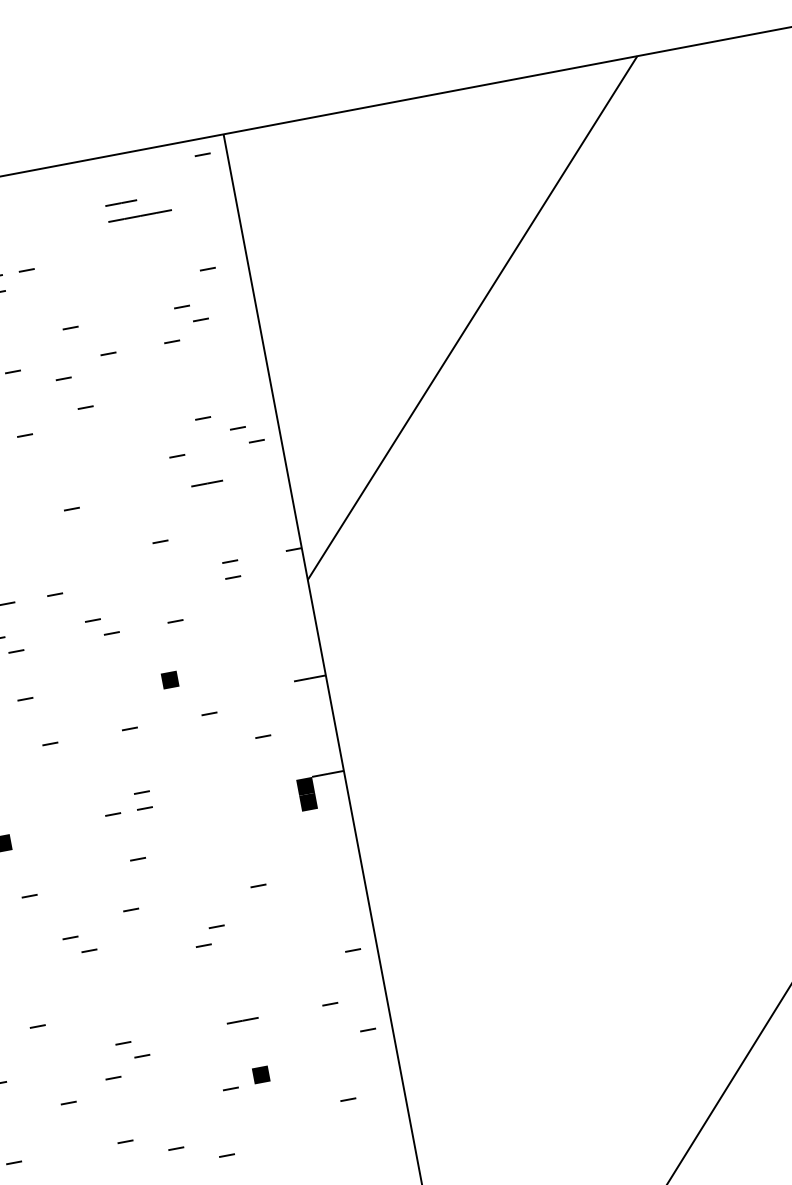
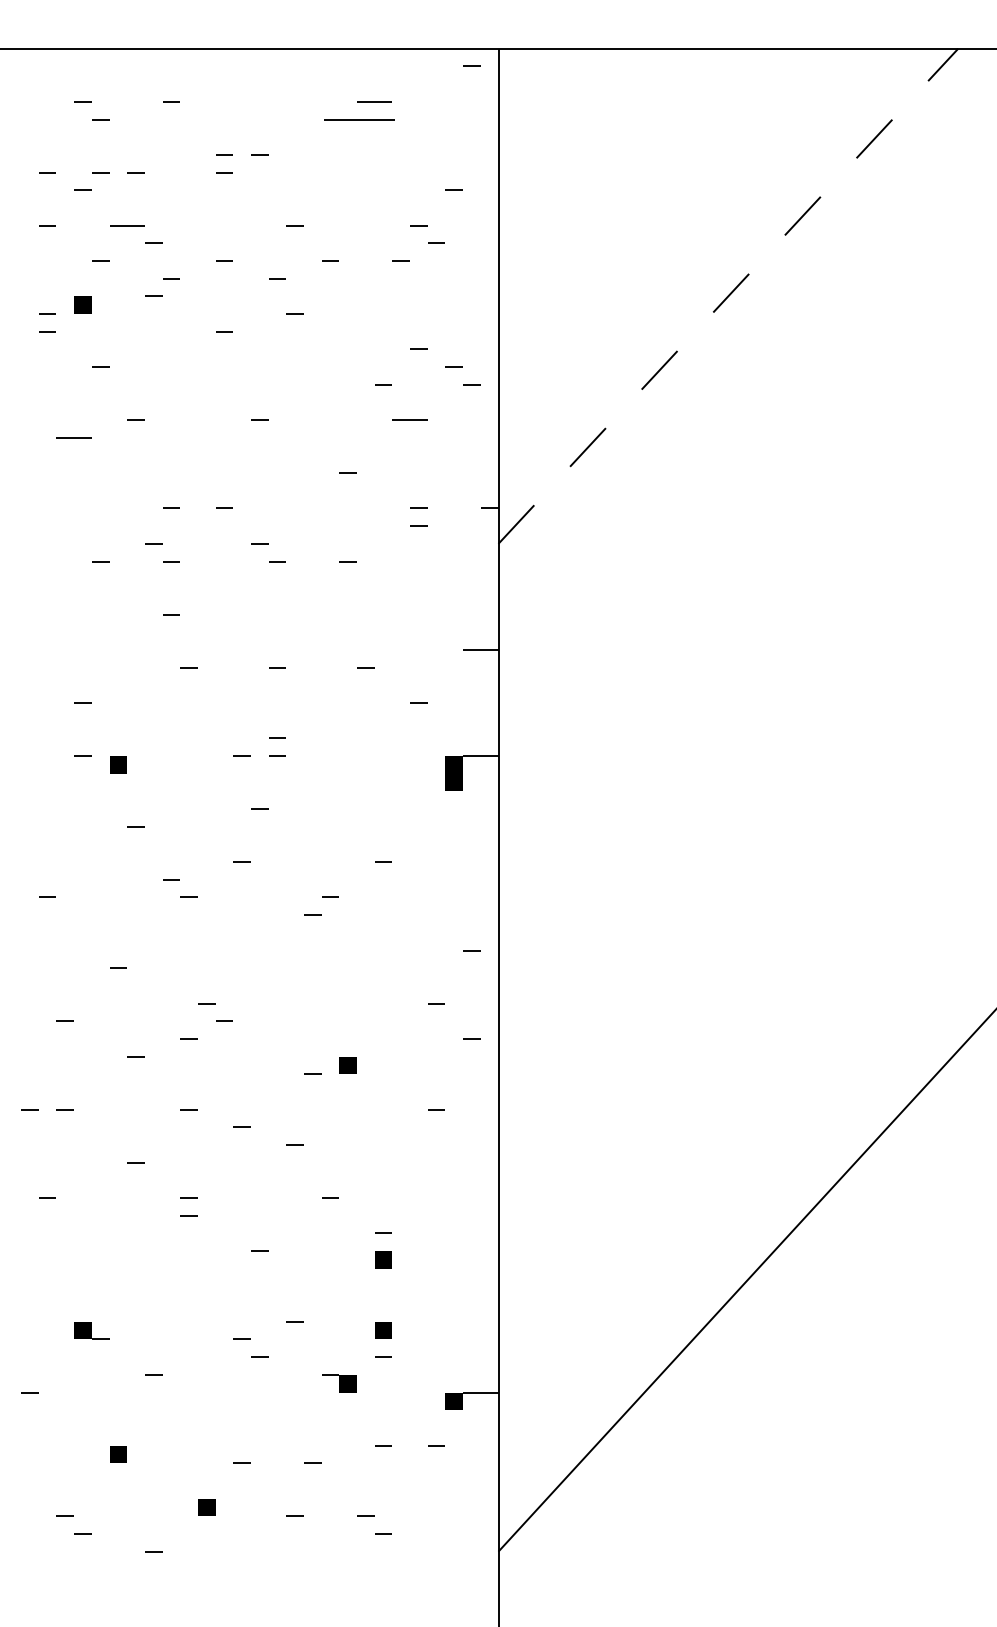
line: (140, 216) -> (359, 119), moved
line: (472, 318) -> (728, 296), solid -> dashed
fill: (170, 680) -> (330, 623), removed
line: (242, 1020) -> (339, 1003), removed

